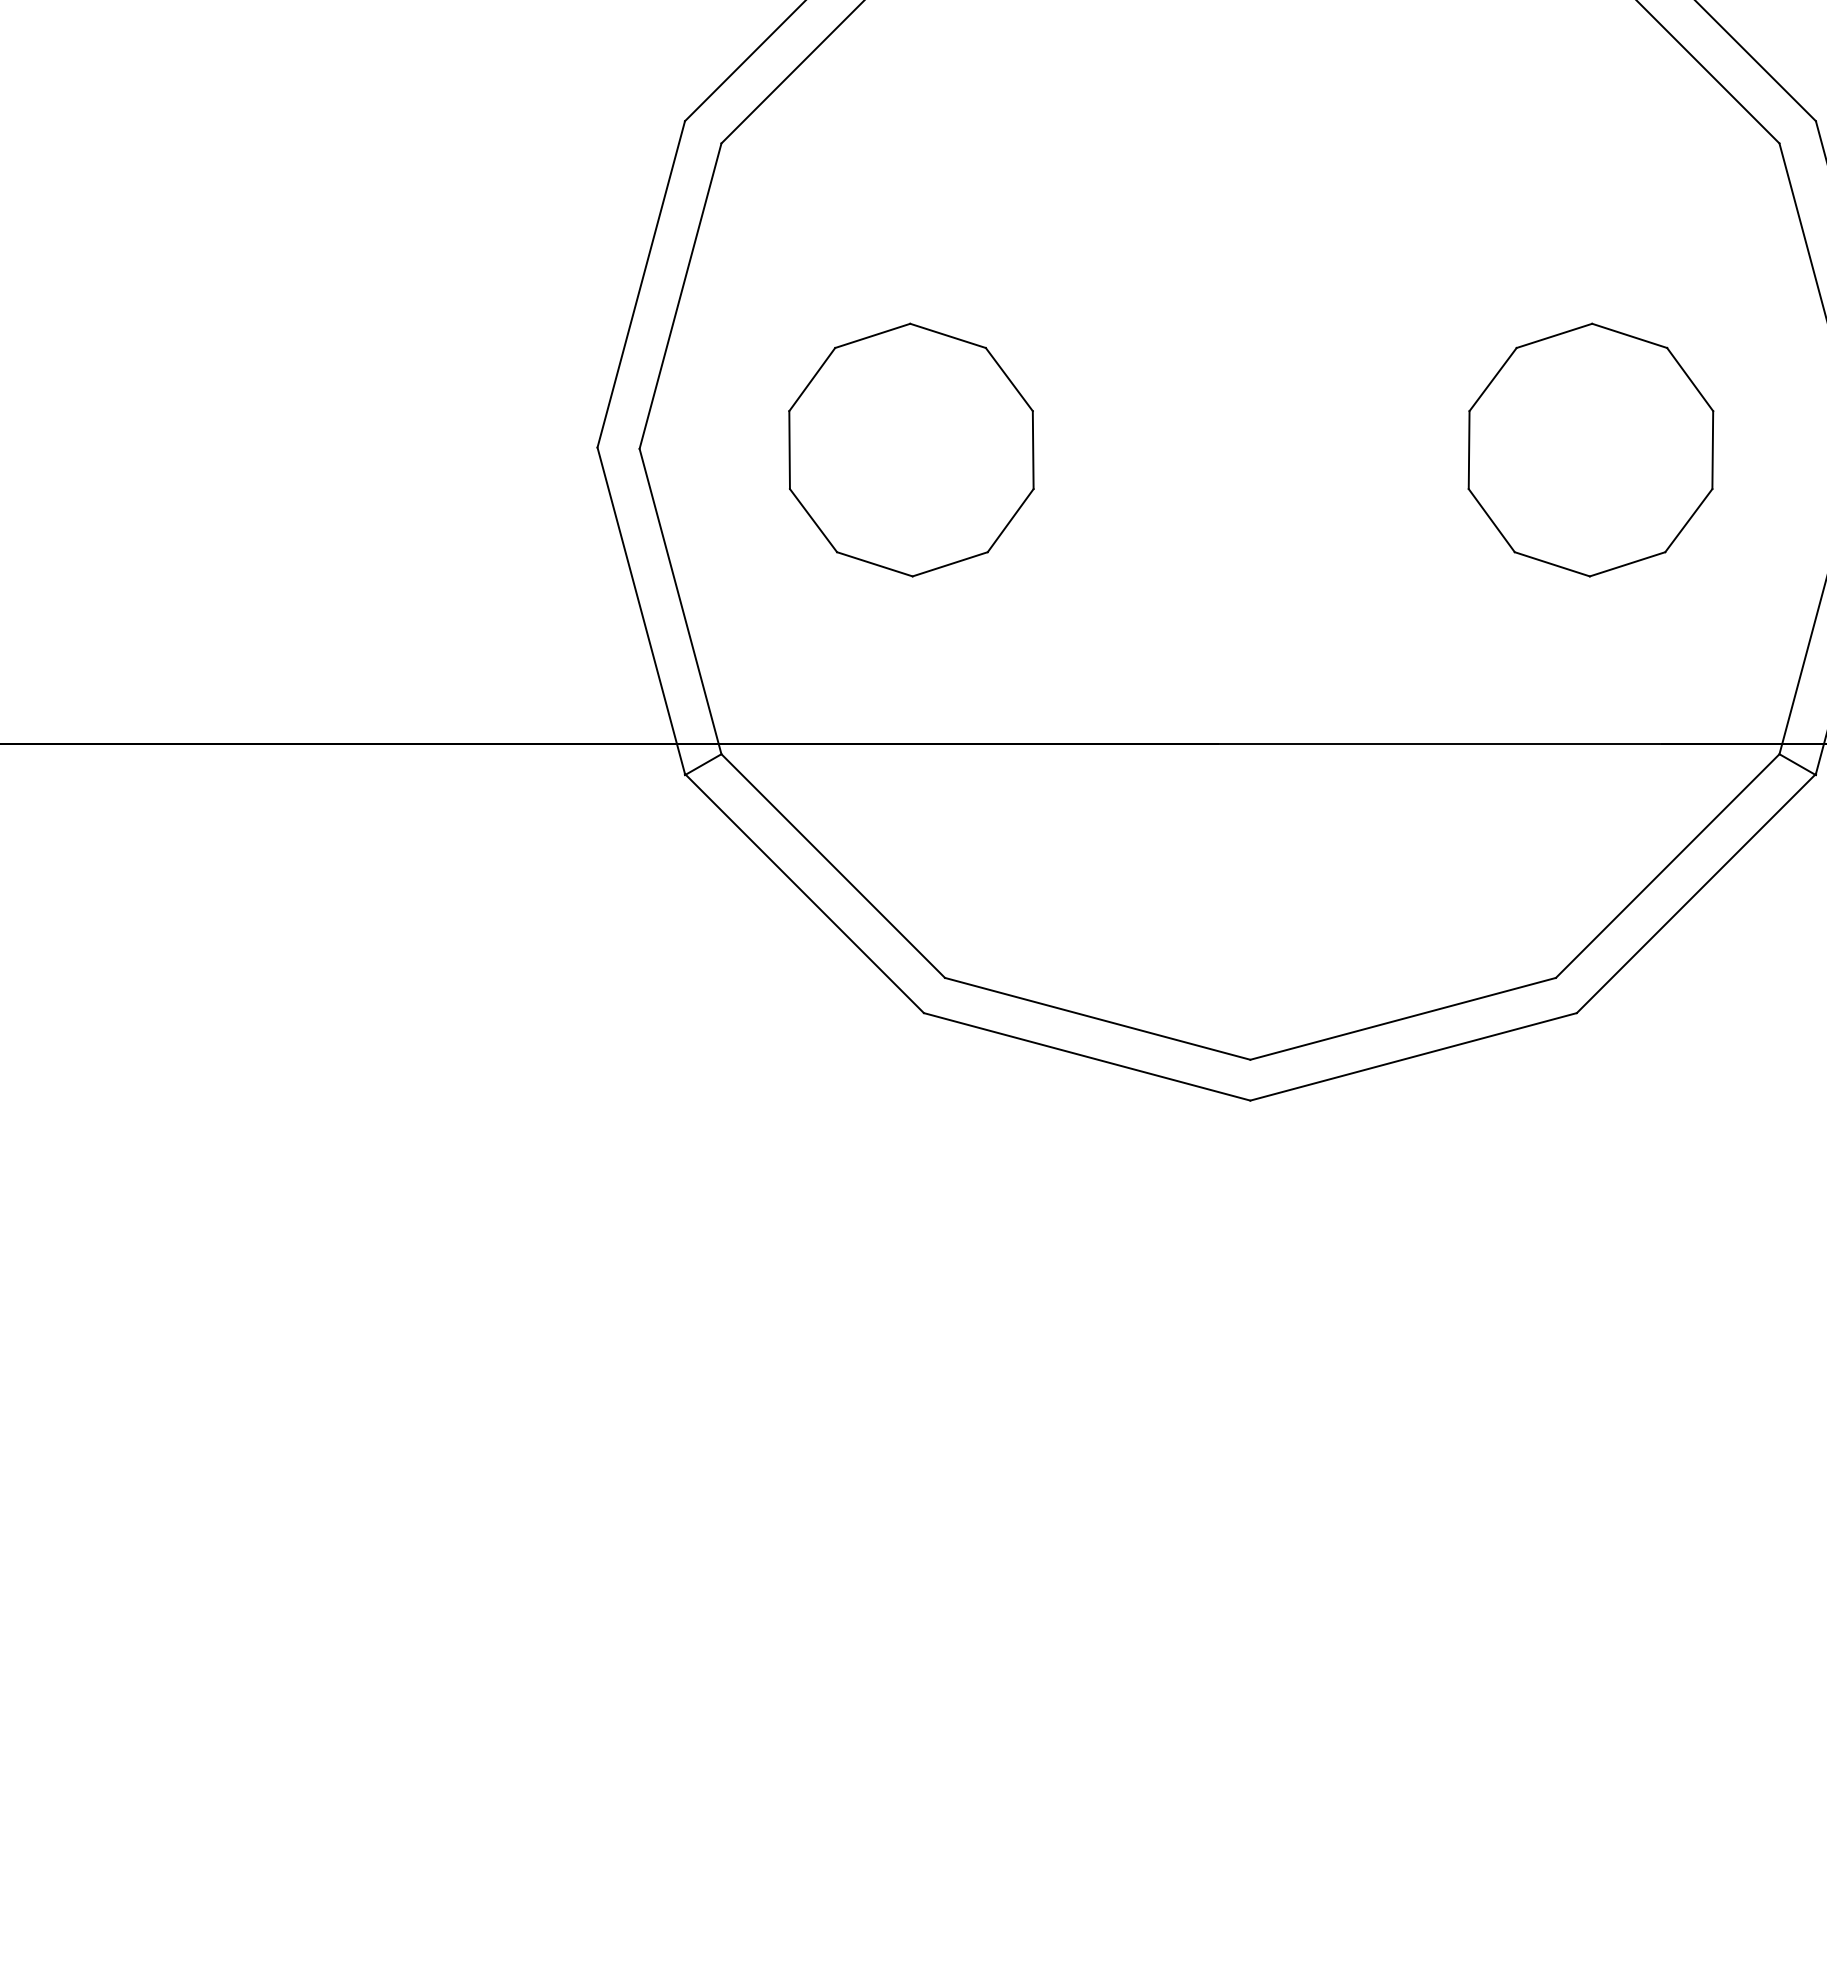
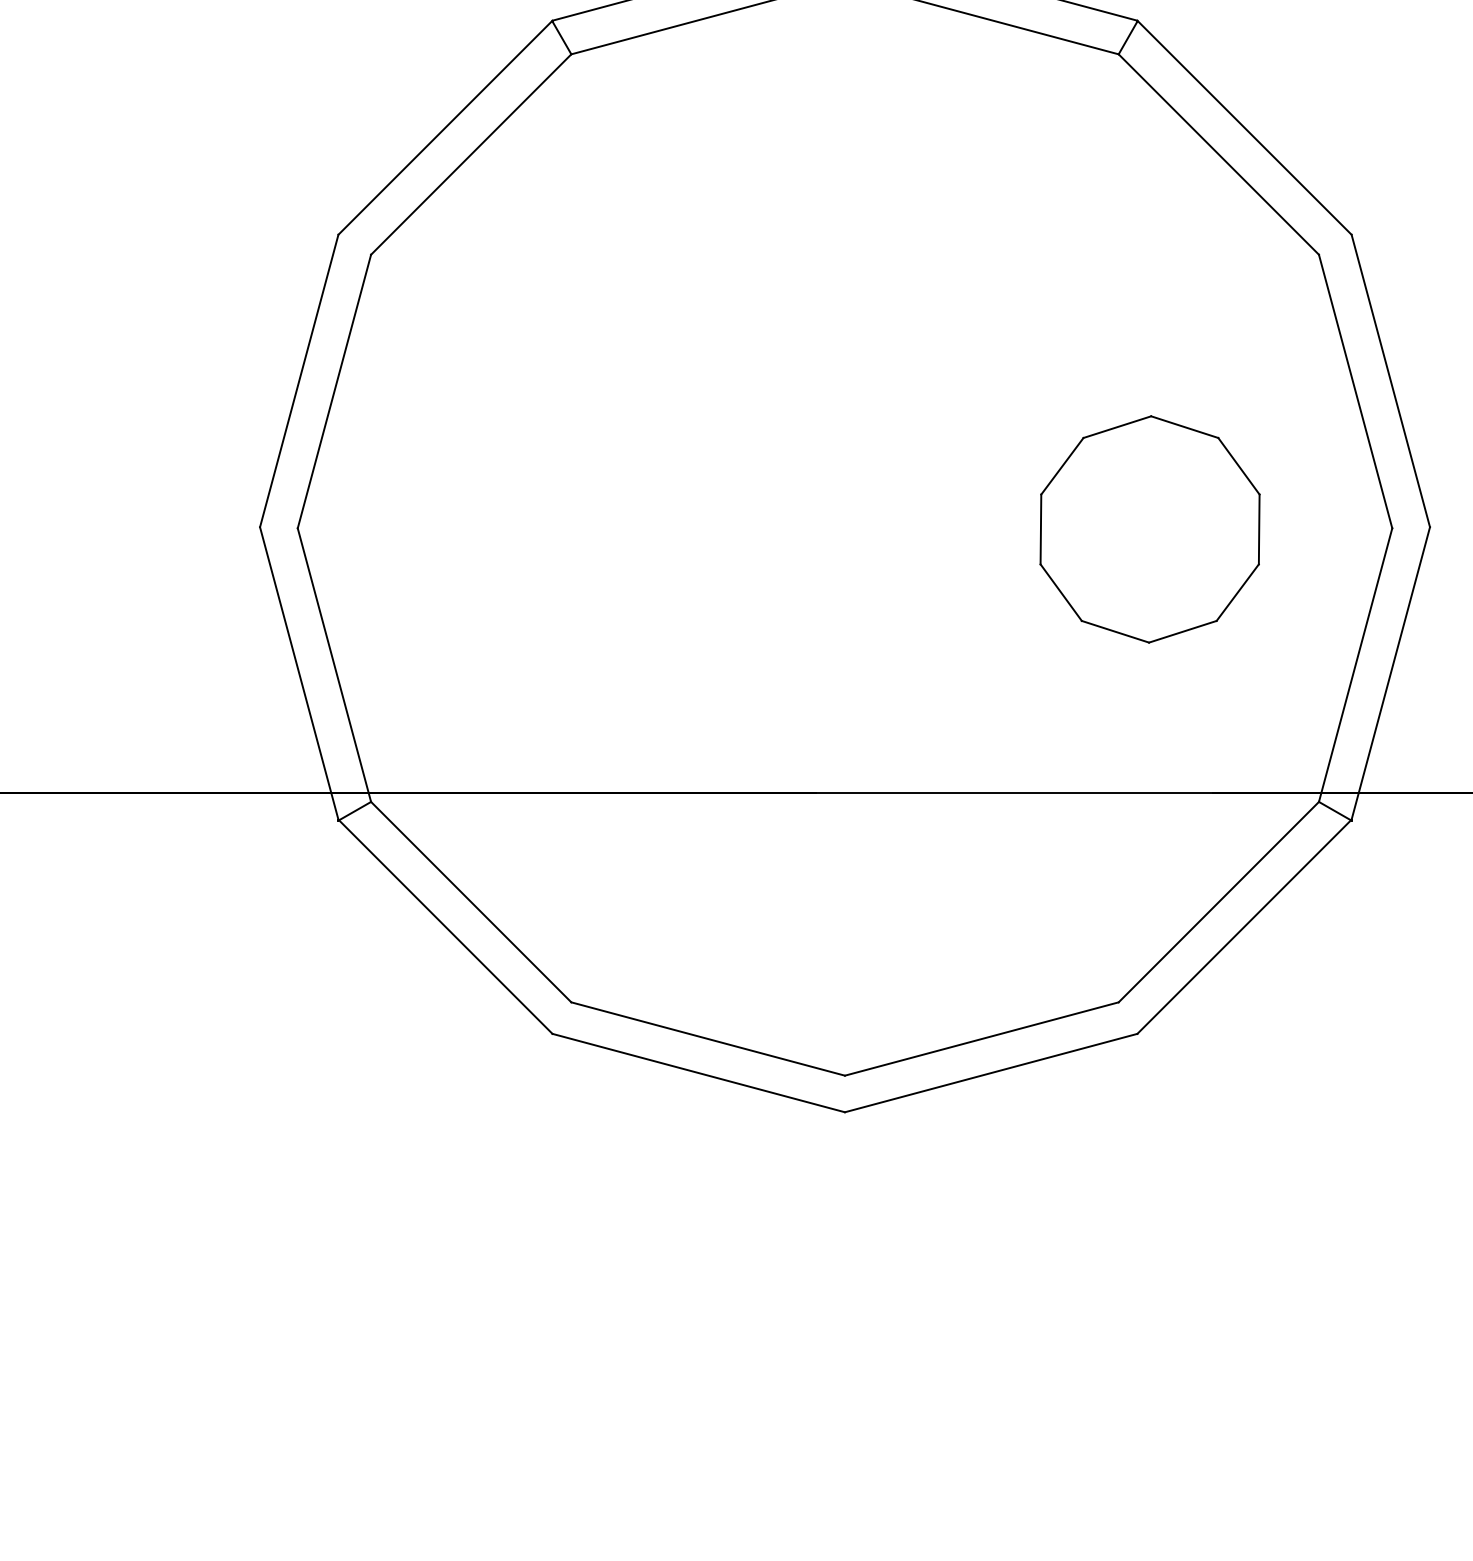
part: (911, 449) -> (541, 528), removed

